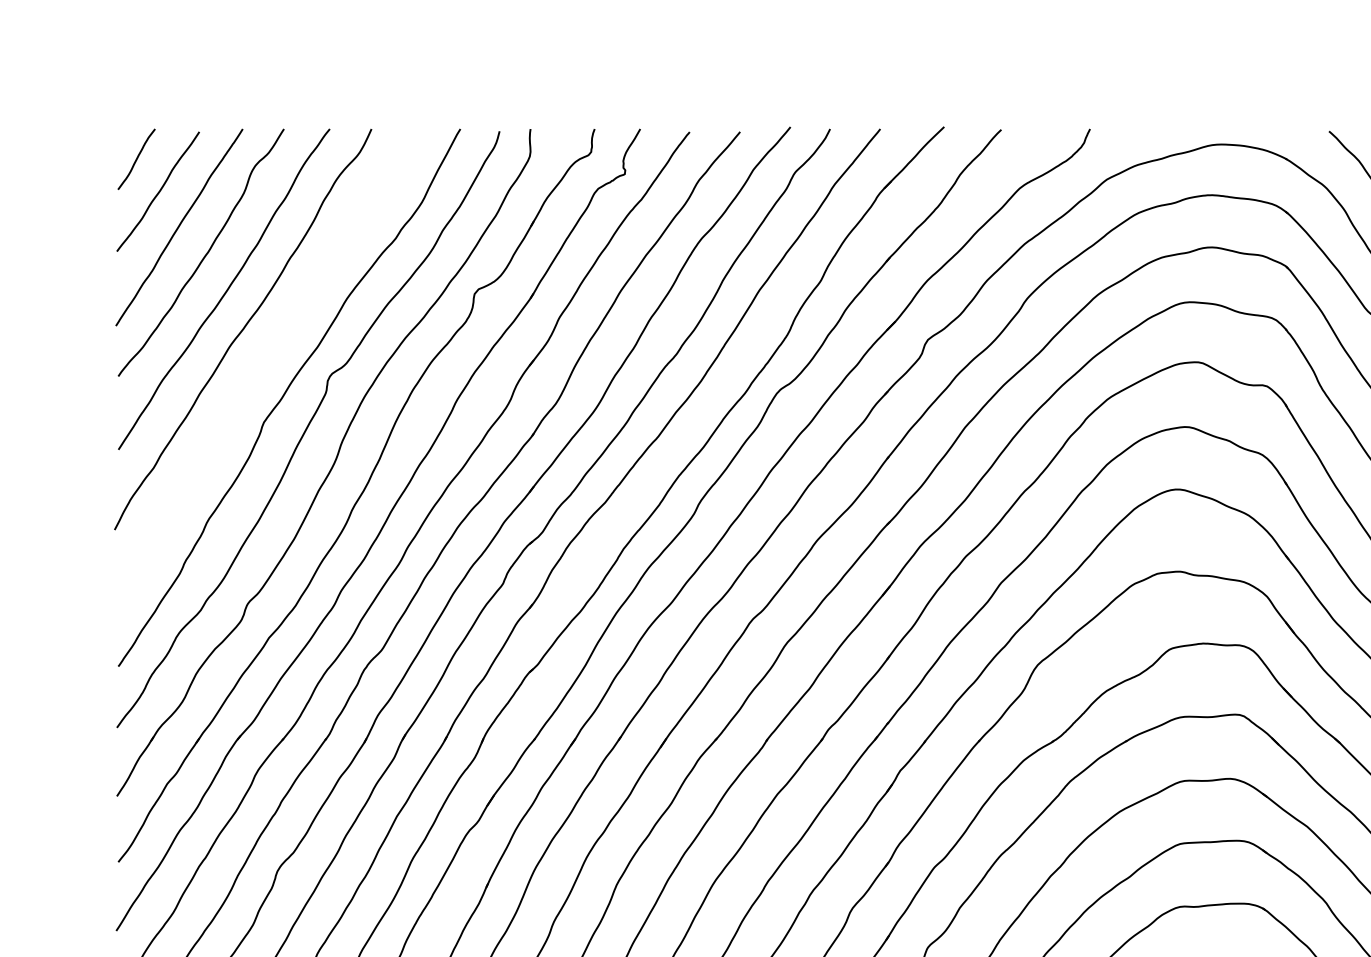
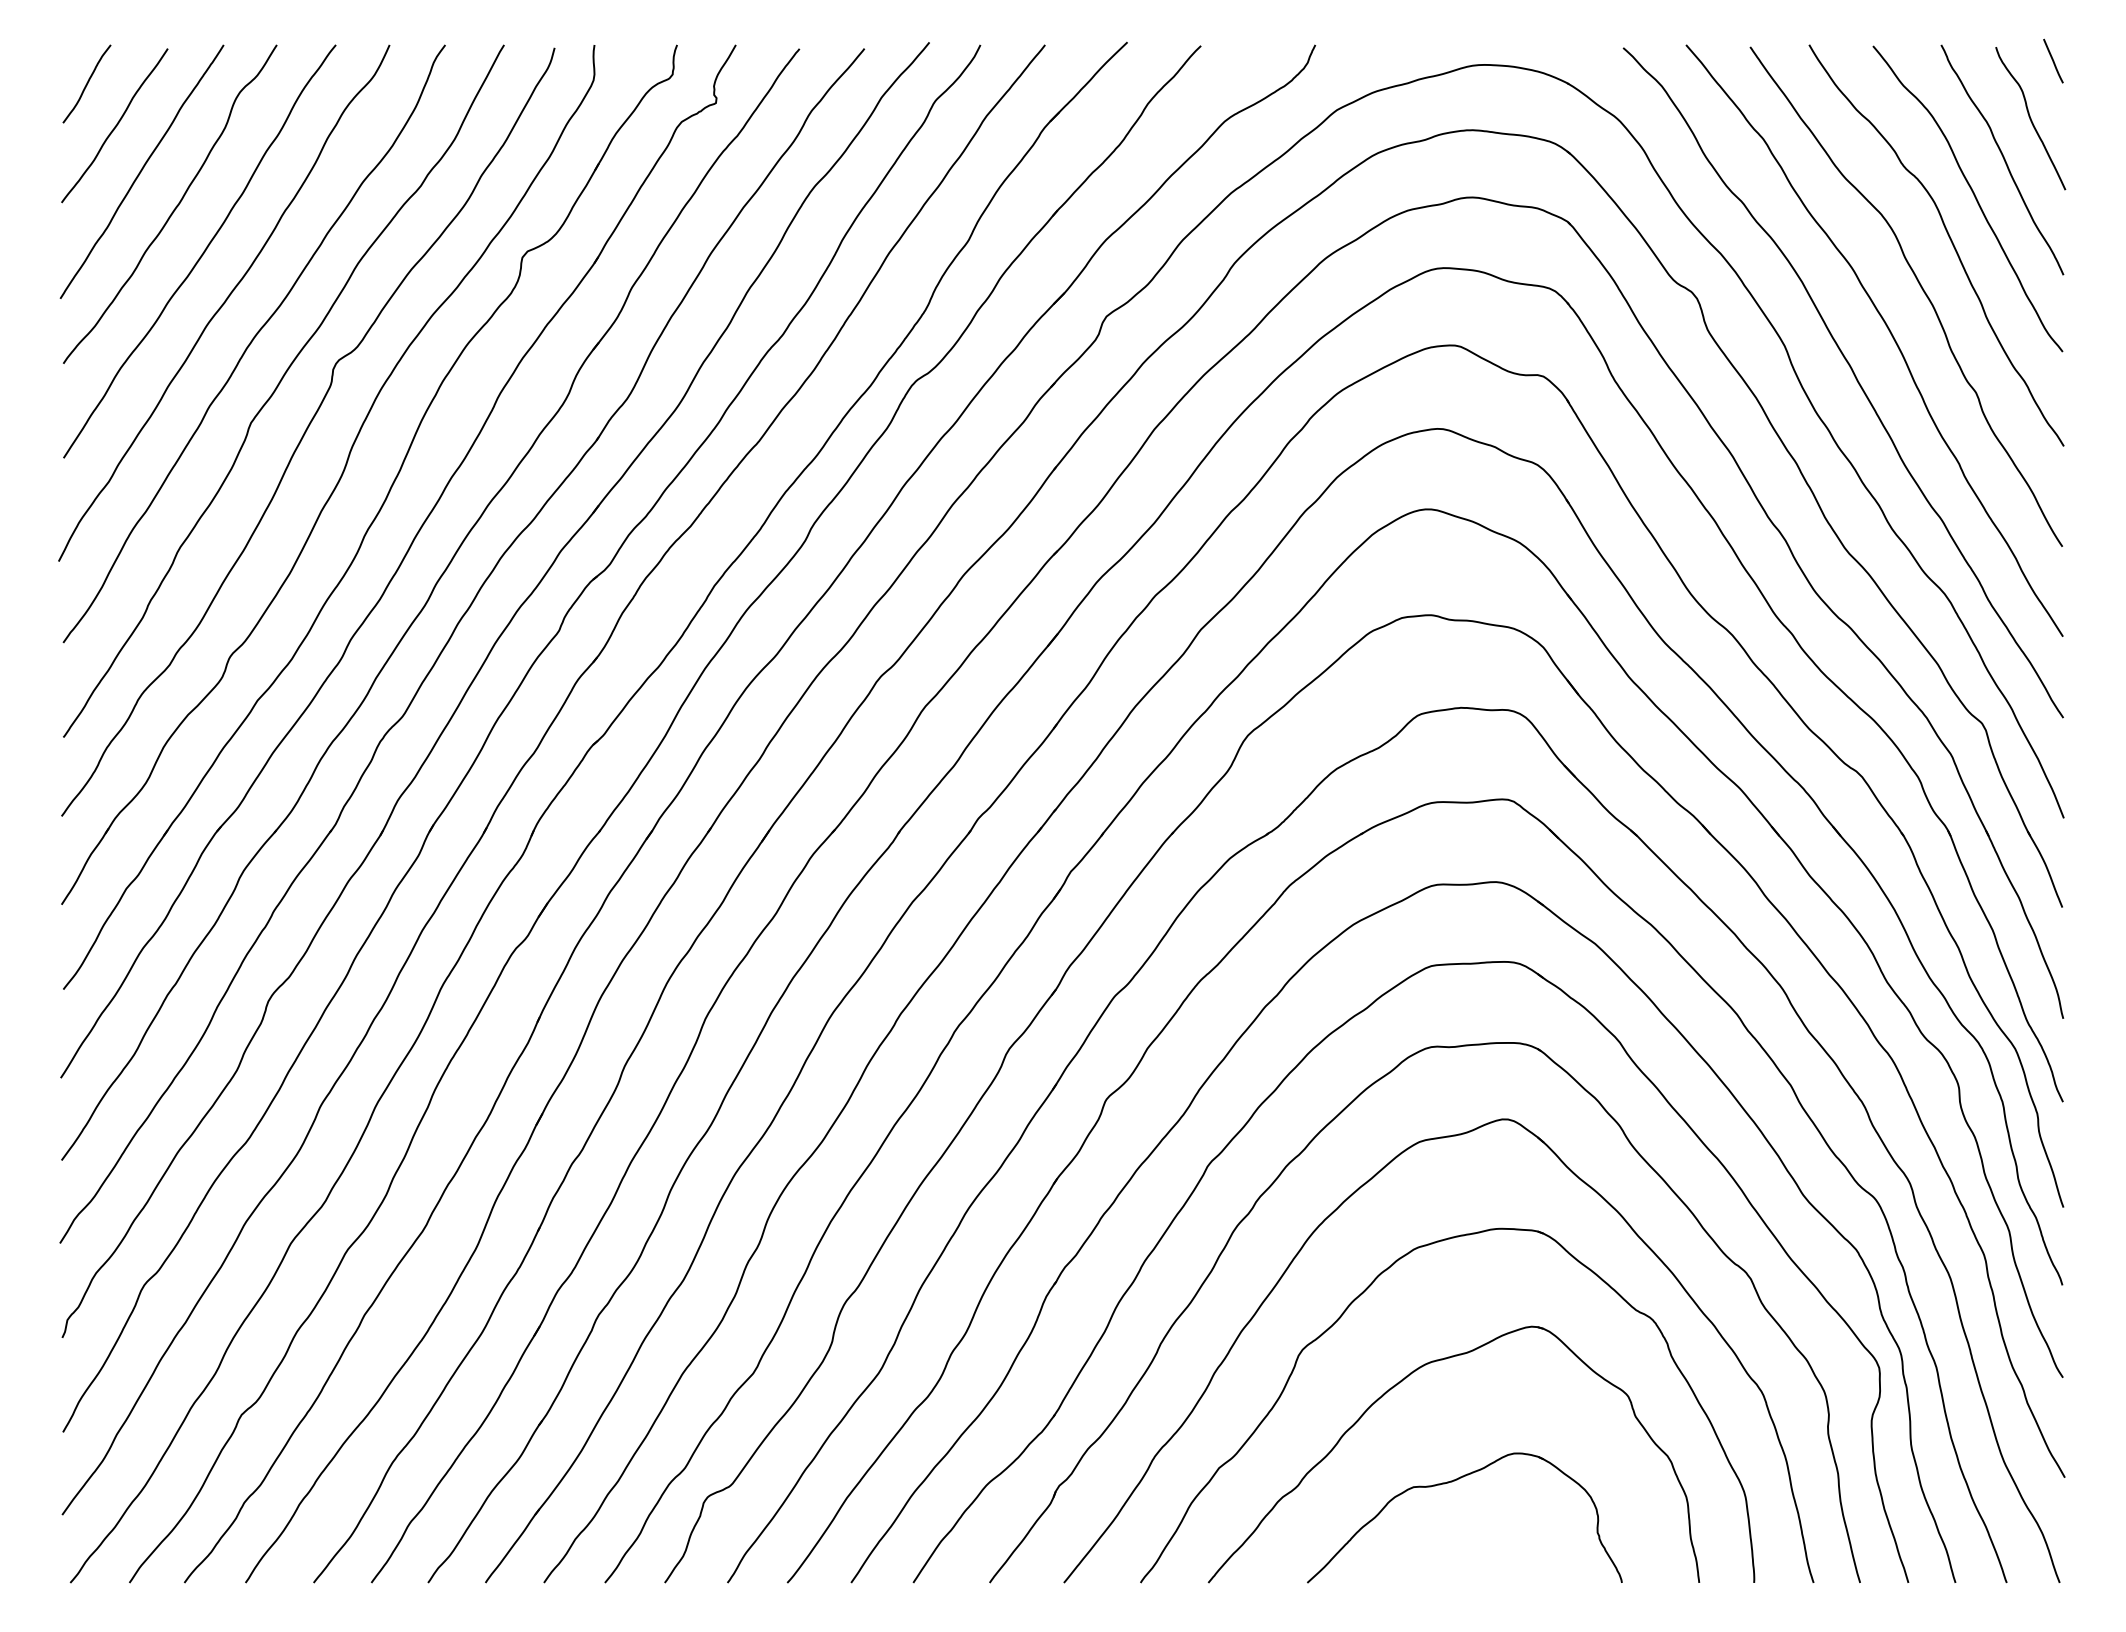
curve: (265, 359) -> (252, 342), added

